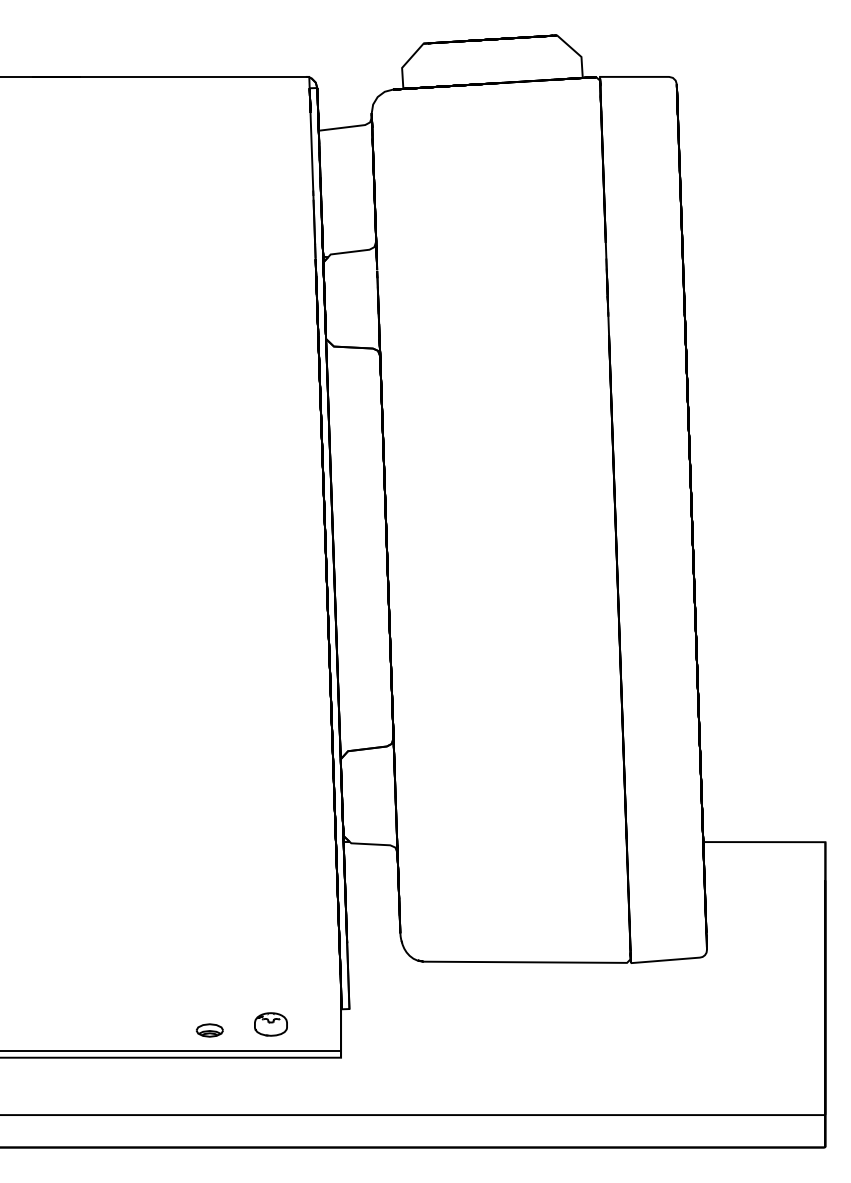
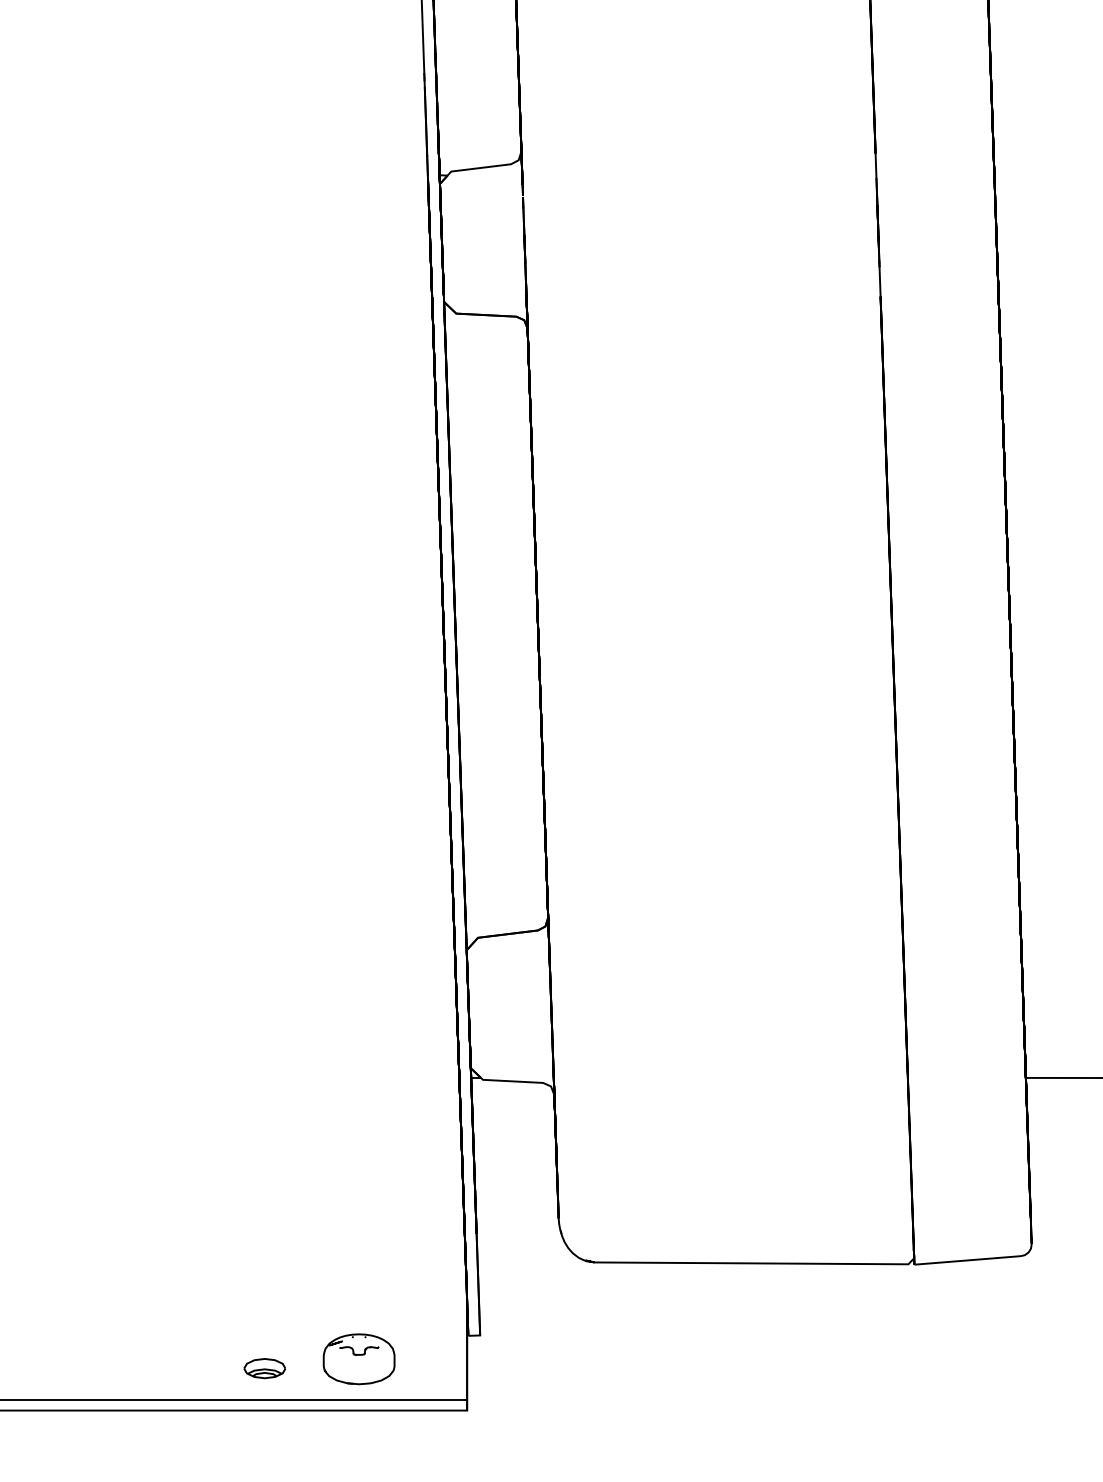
part: (270, 1024) -> (358, 1359), size x1.43

